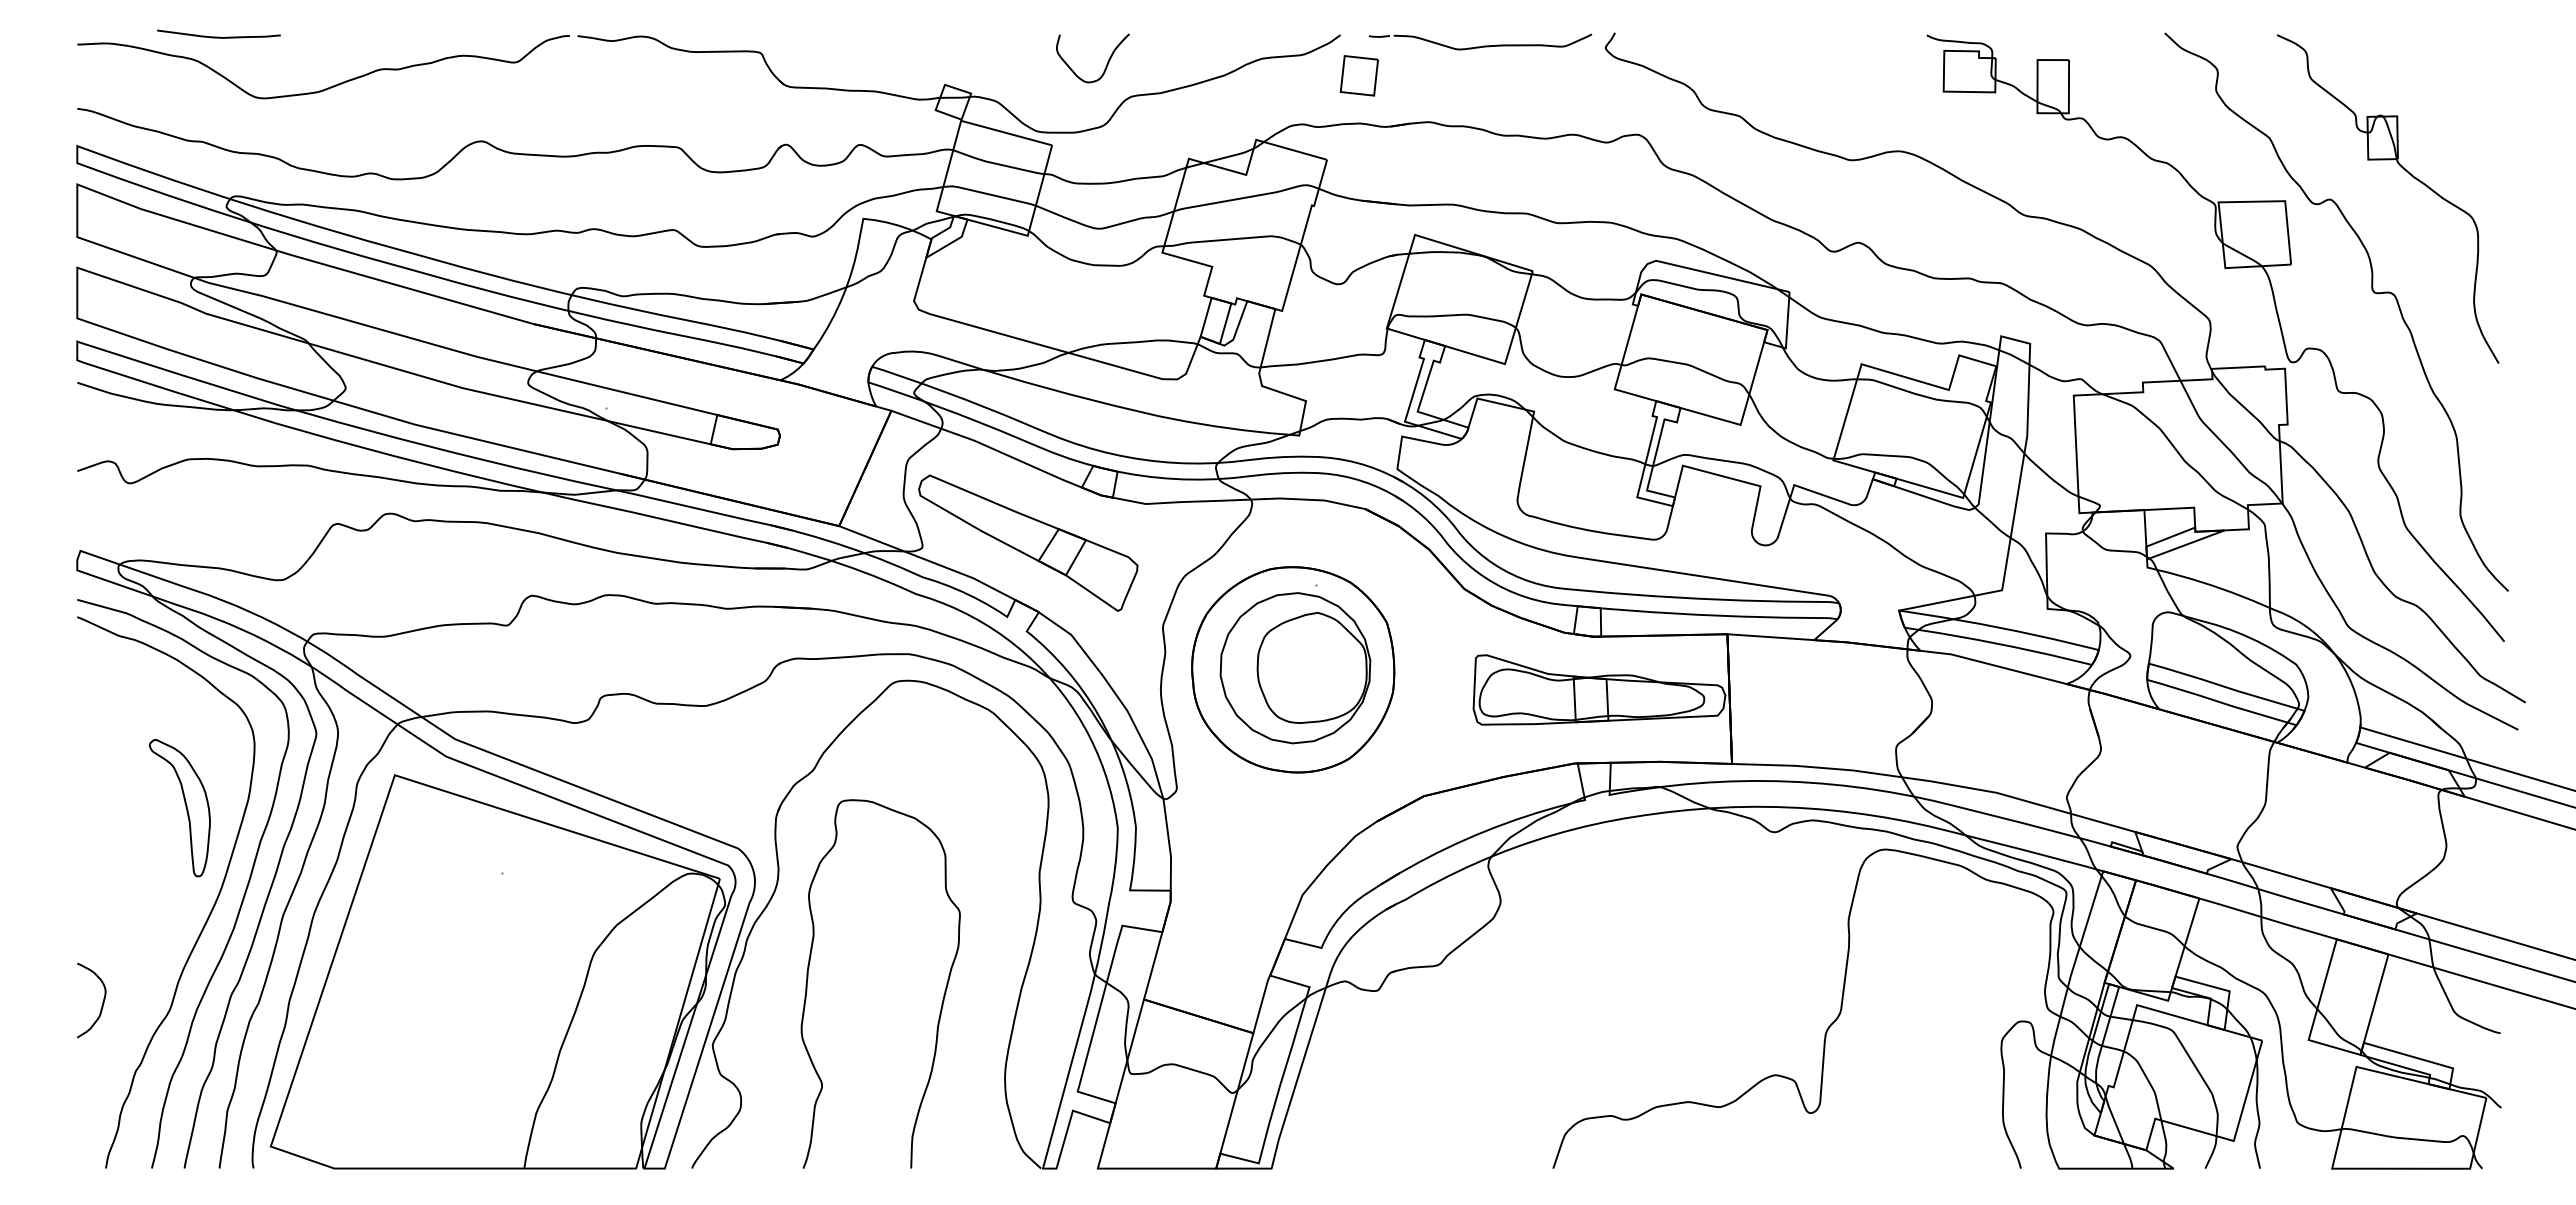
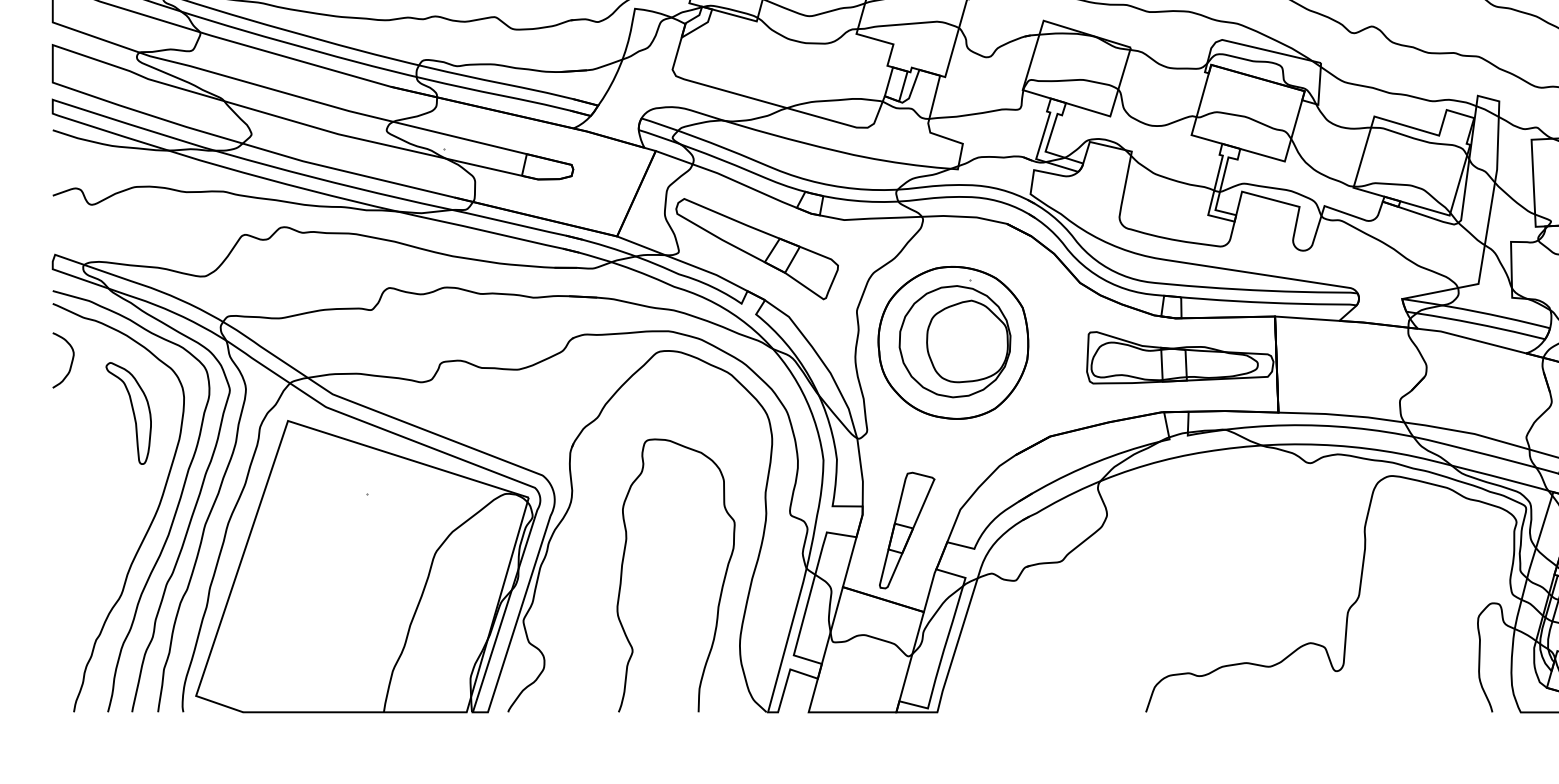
part: (179, 807) -> (128, 413), moved
part: (1230, 923) -> (906, 530), added
curve: (942, 998) -> (721, 586), moved
curve: (102, 1001) -> (71, 361), moved

